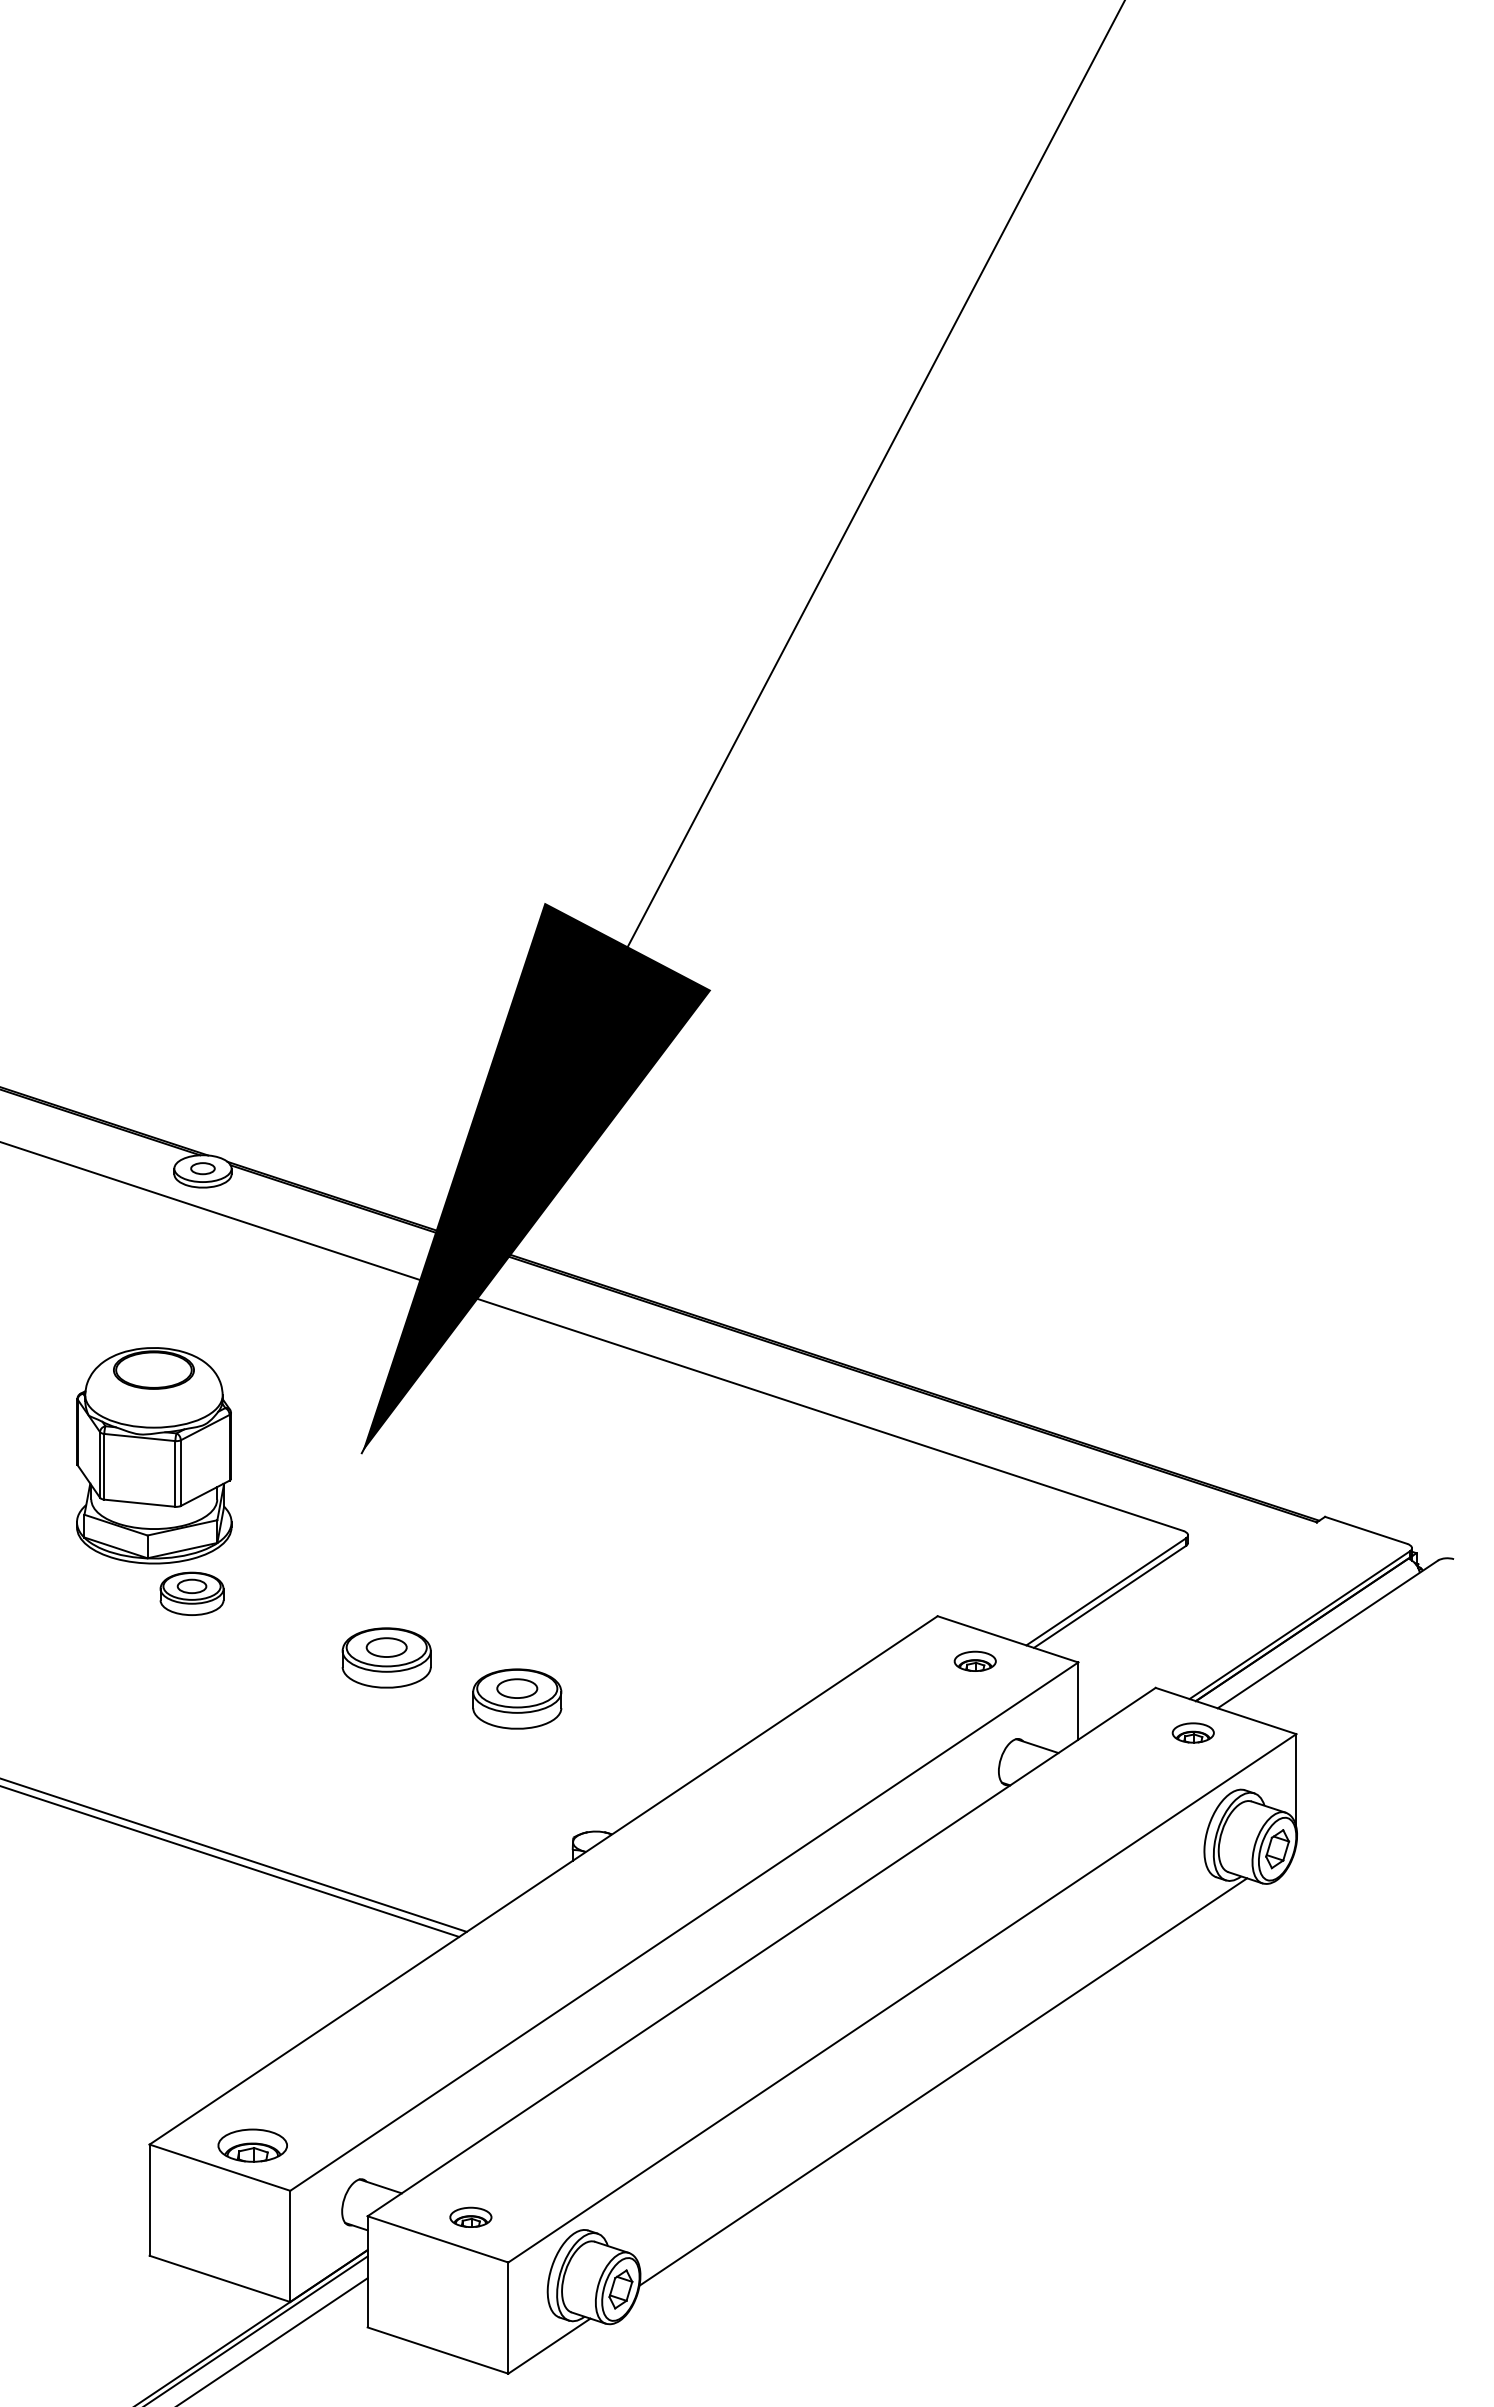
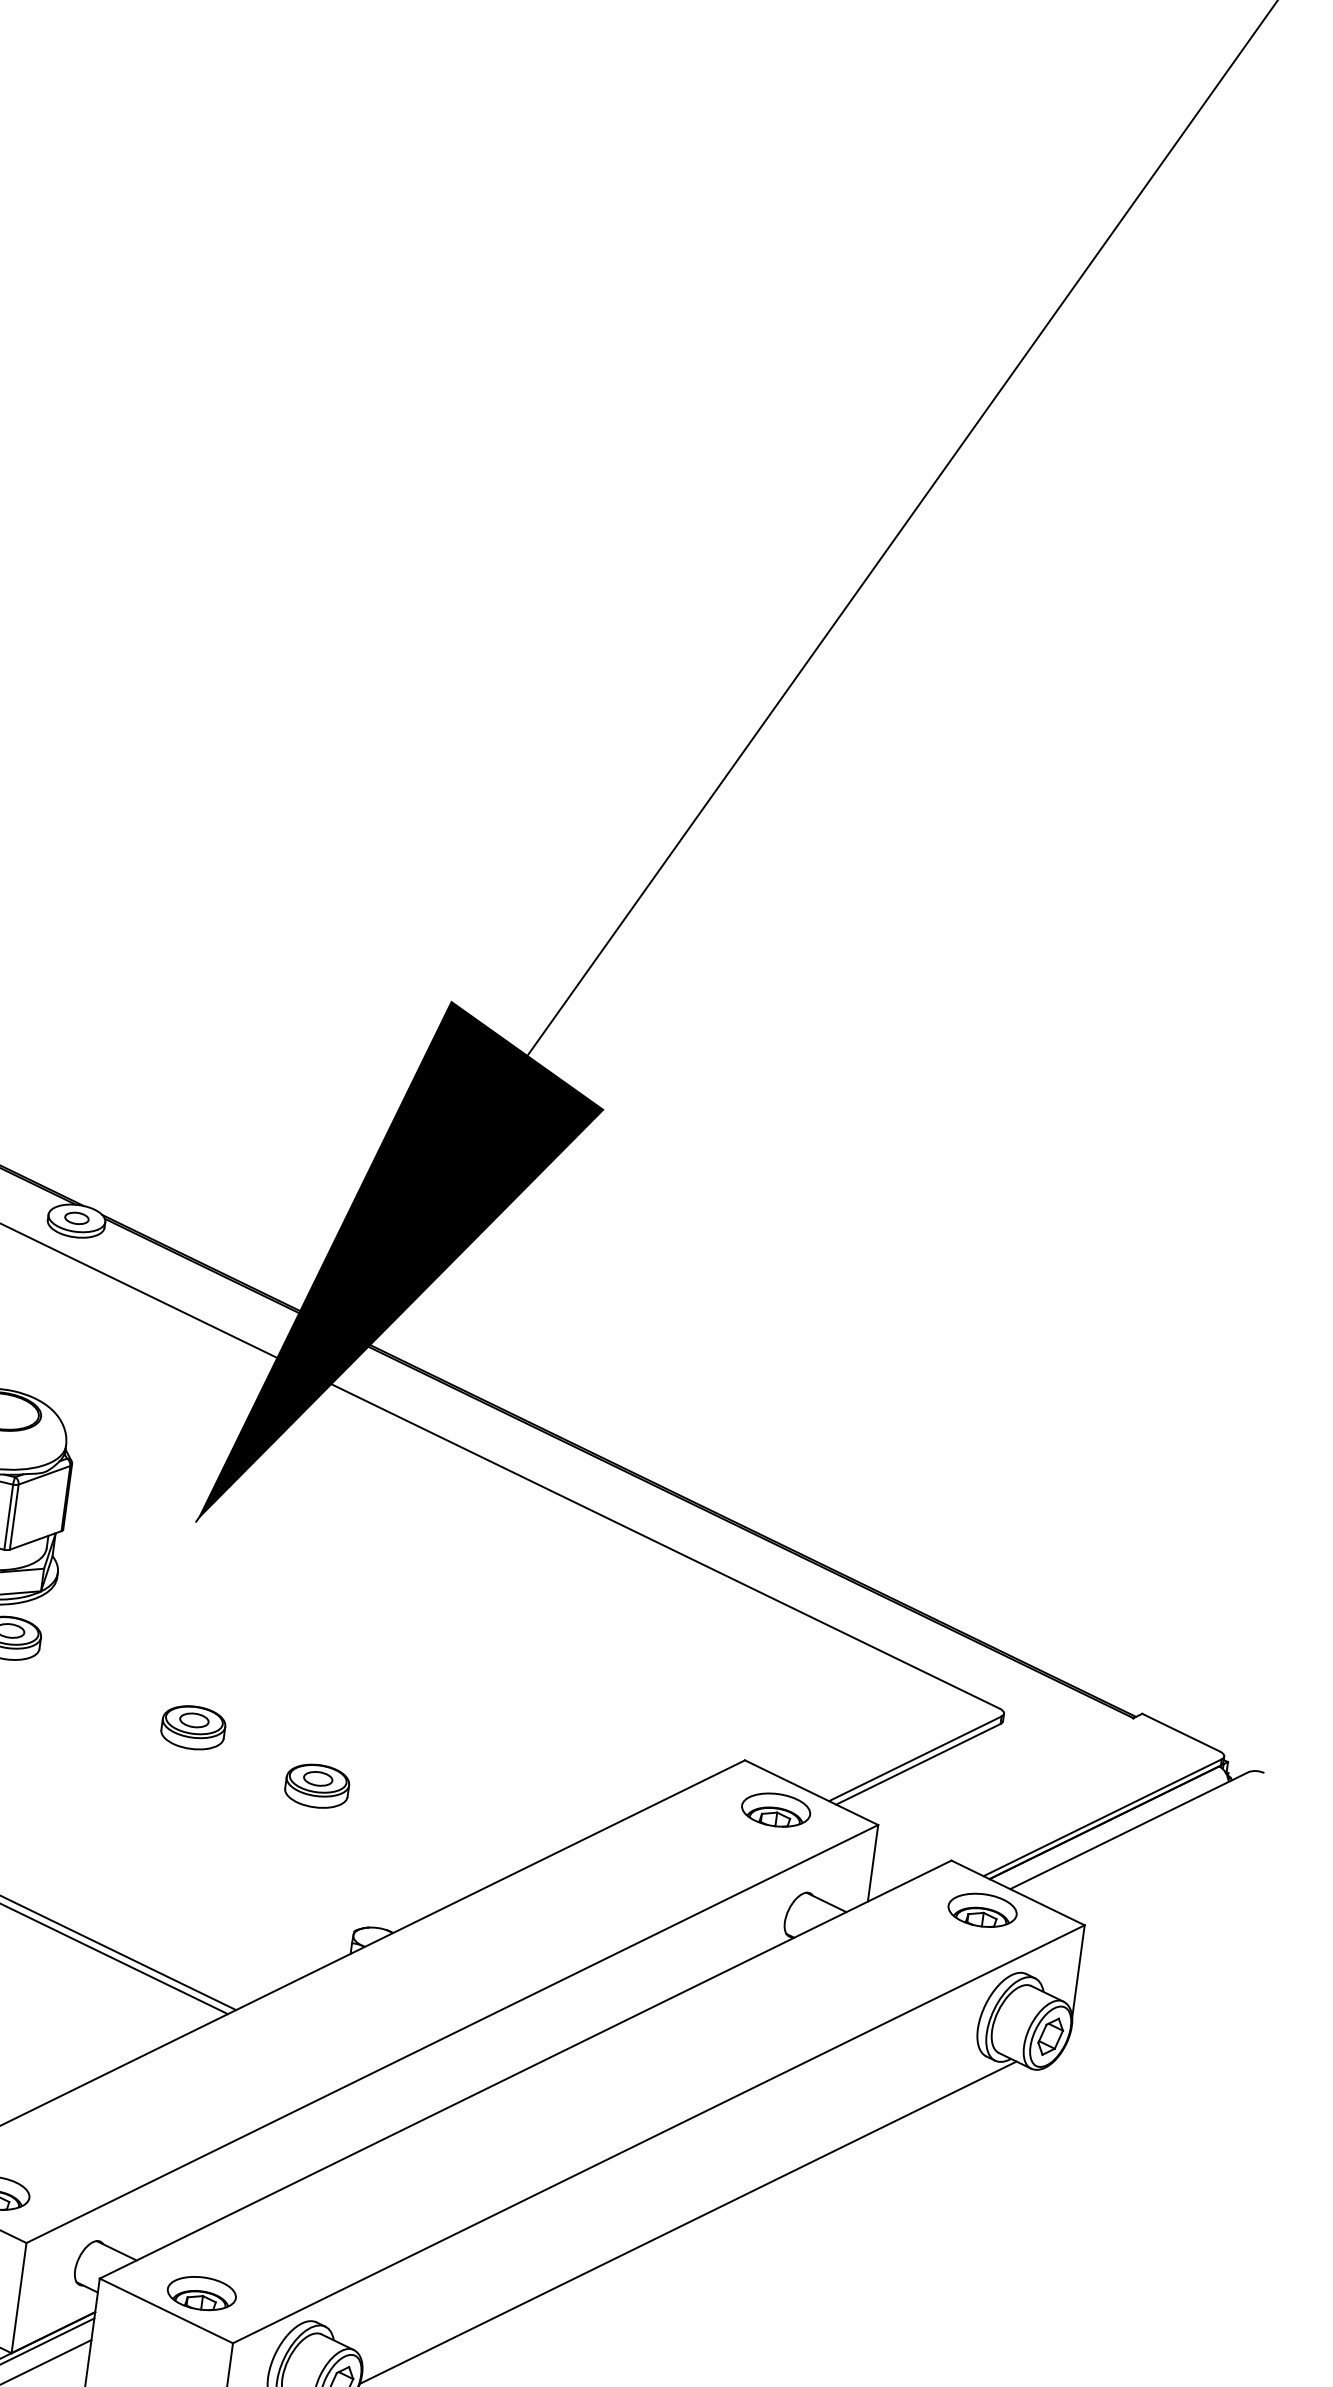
part: (386, 1657) -> (193, 1727), size x0.71
part: (975, 1661) -> (776, 1810), size x1.67
part: (516, 1699) -> (316, 1786), size x0.71
part: (1193, 1732) -> (982, 1909), size x1.67
part: (470, 2217) -> (201, 2293), size x1.67

